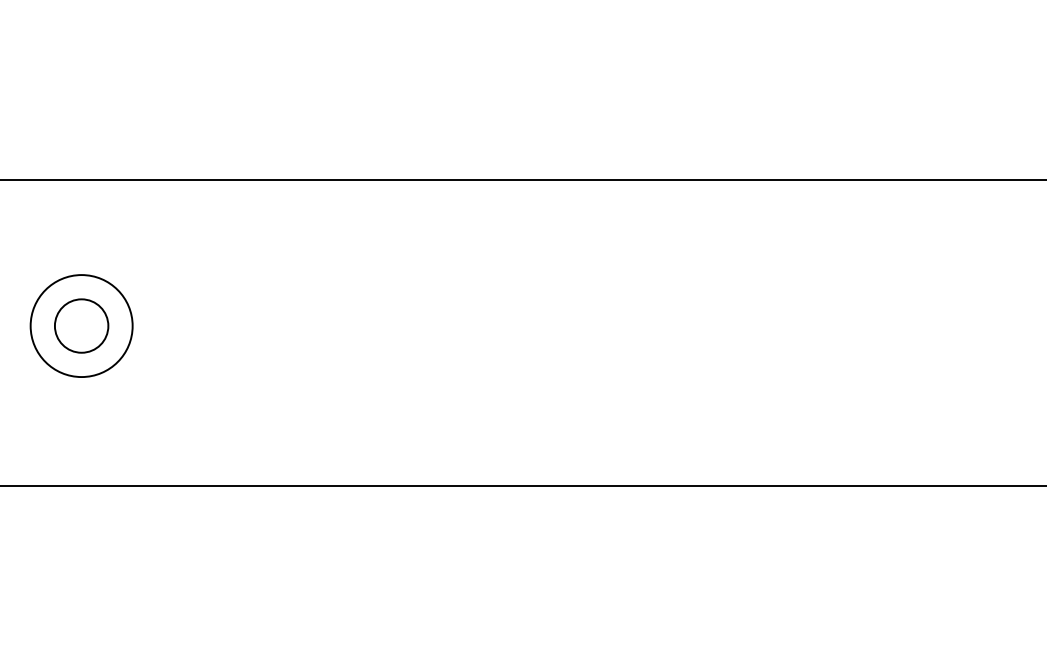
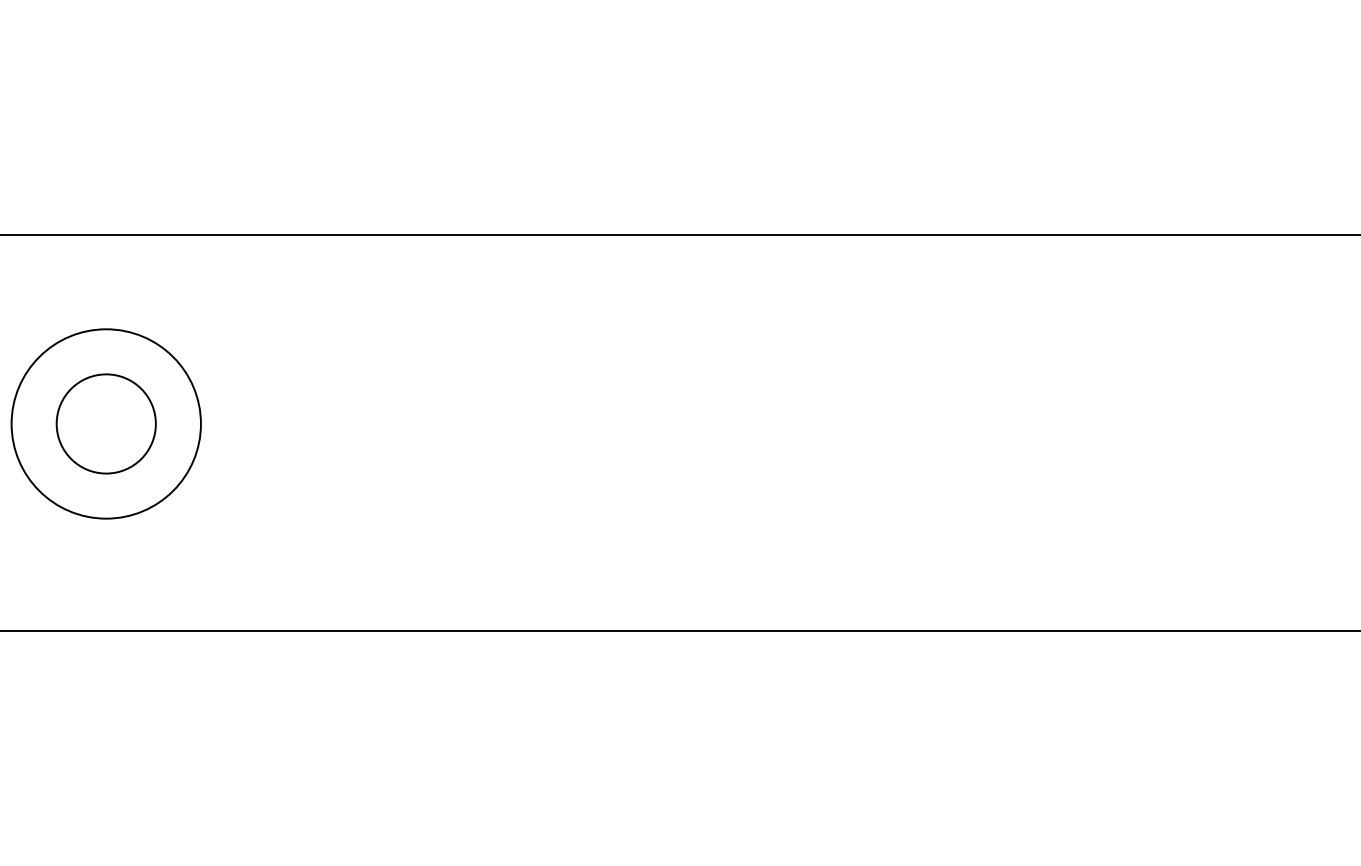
circle: (81, 325) -> (106, 423), size x1.43
circle: (81, 325) -> (106, 423), size x1.43

